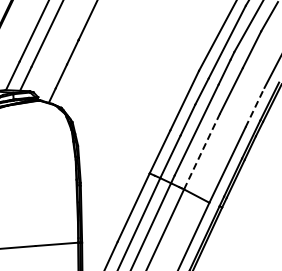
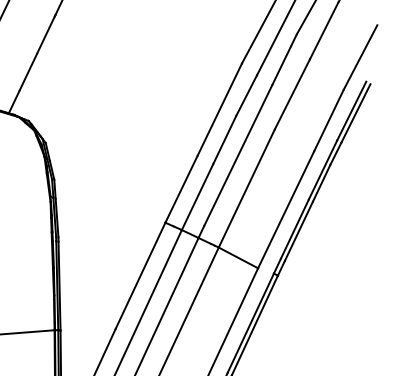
line: (255, 107) -> (329, 120), dashed -> solid
line: (202, 151) -> (247, 188), dashed -> solid

